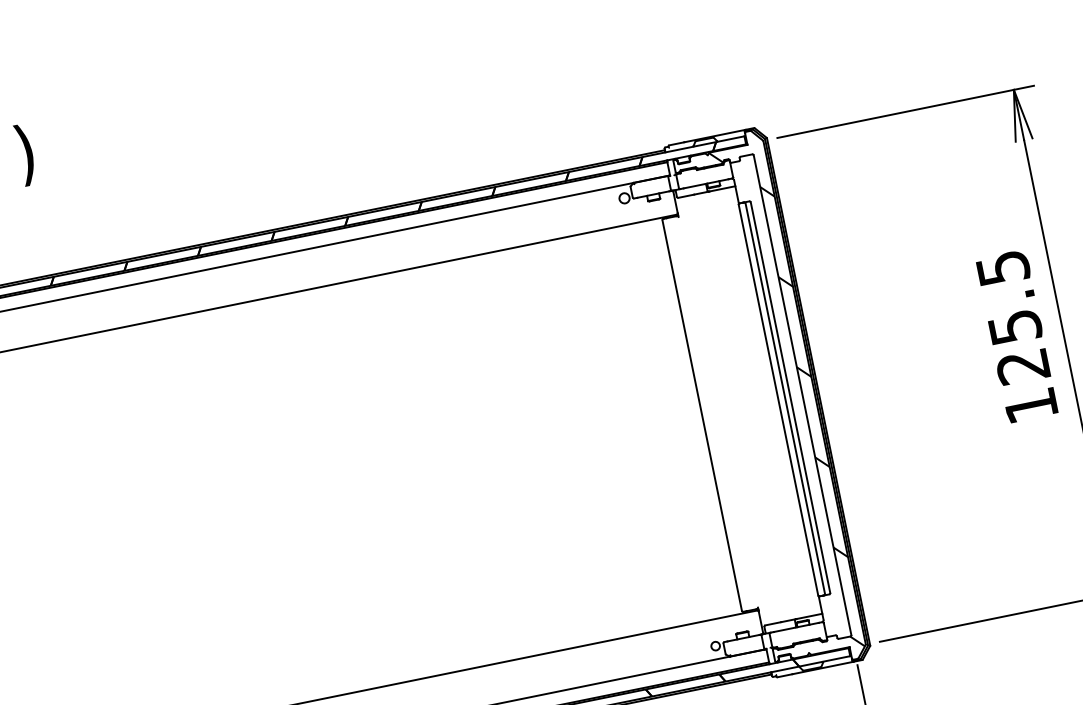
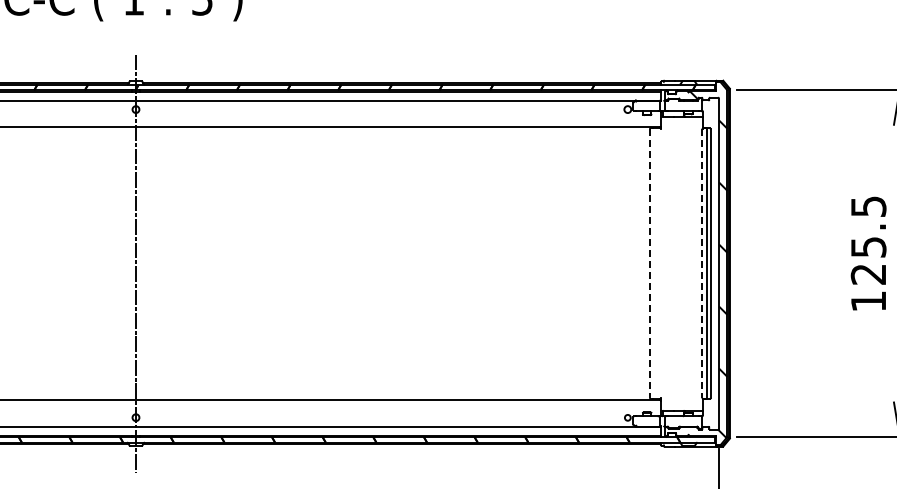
line: (778, 401) -> (702, 264), solid -> dashed
line: (701, 416) -> (649, 264), solid -> dashed

